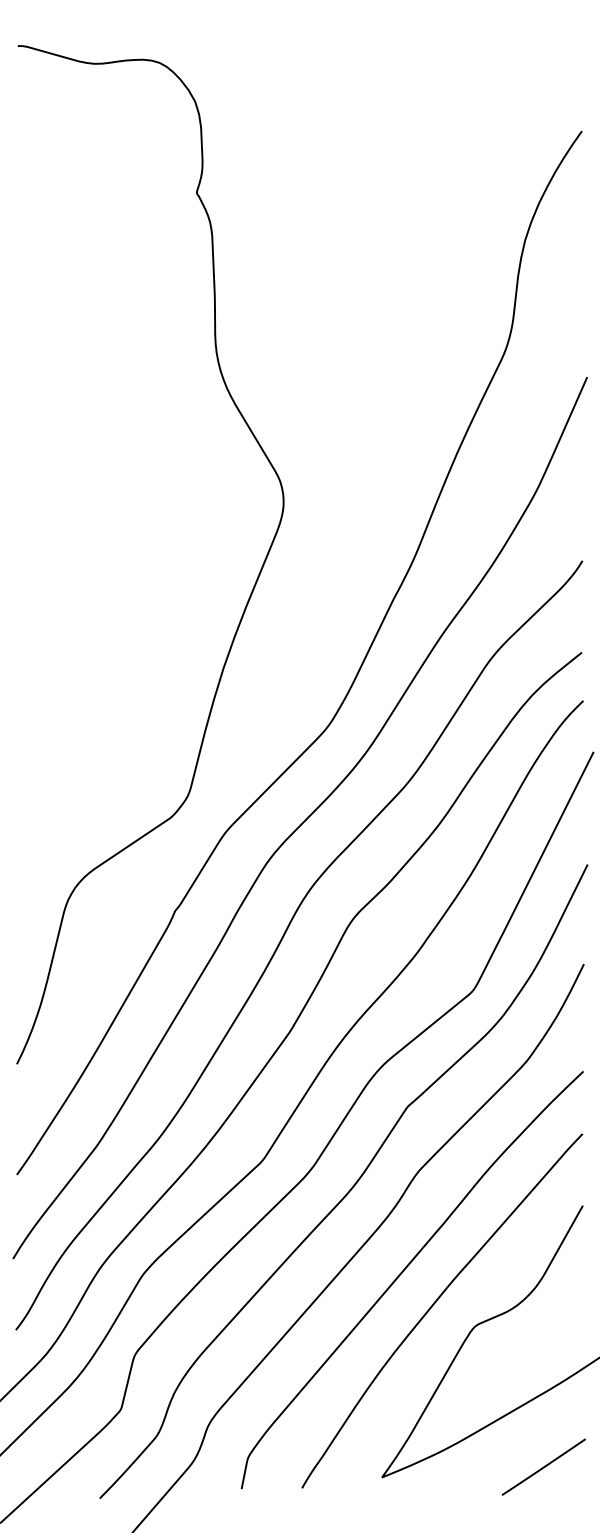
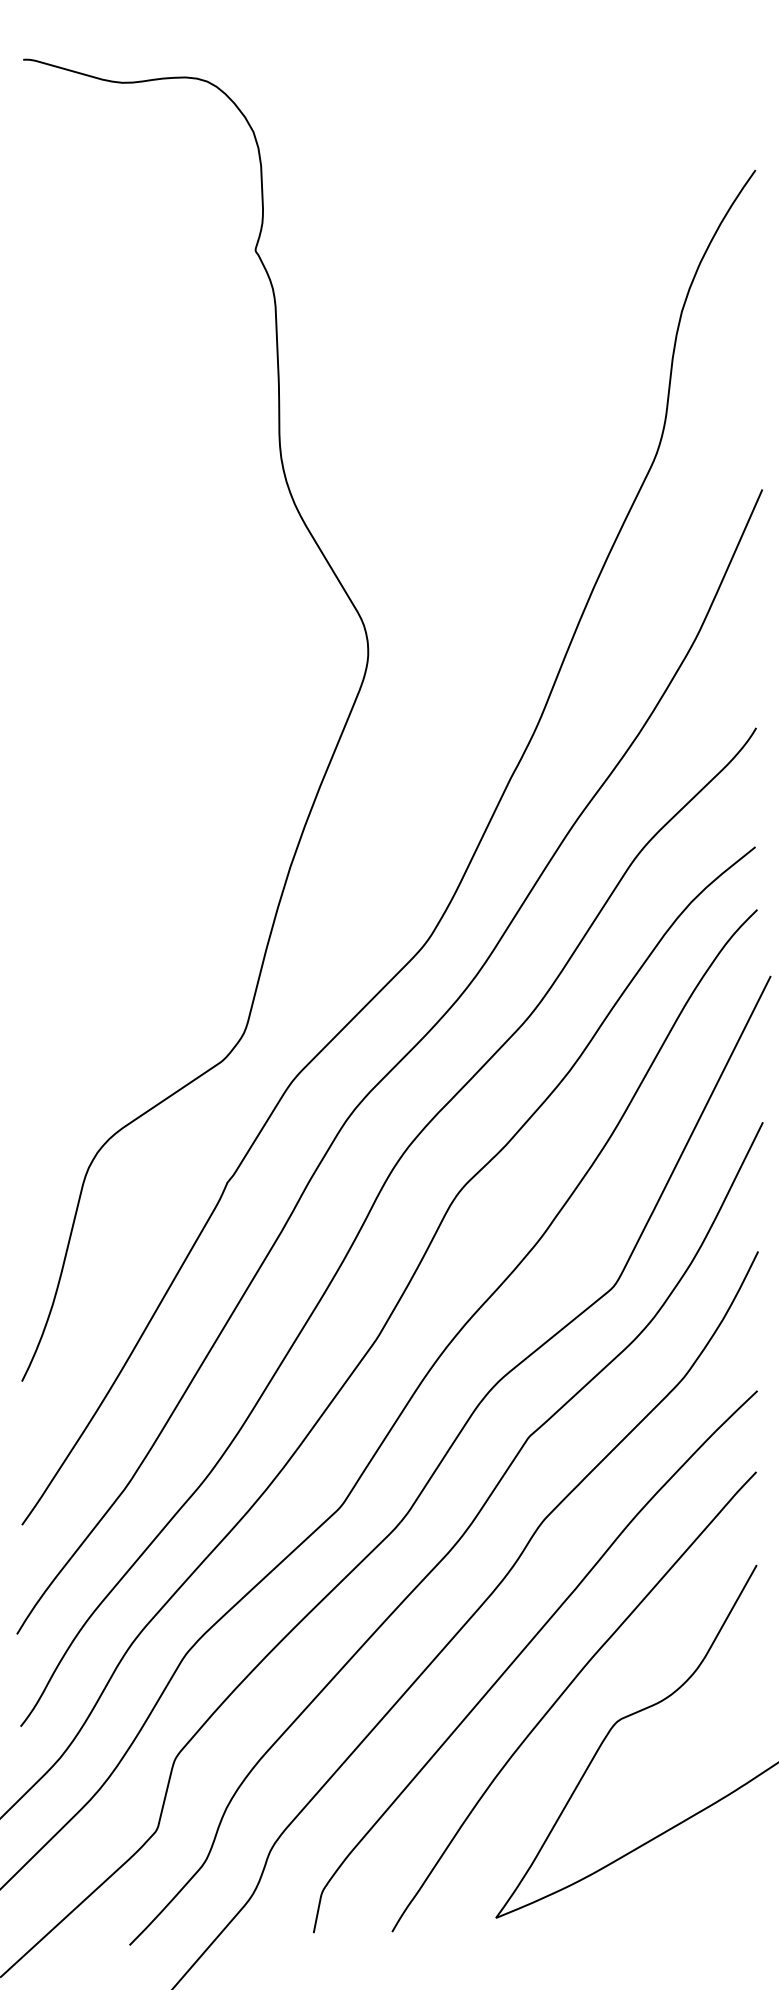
line: (543, 1467) -> (705, 1904), removed

